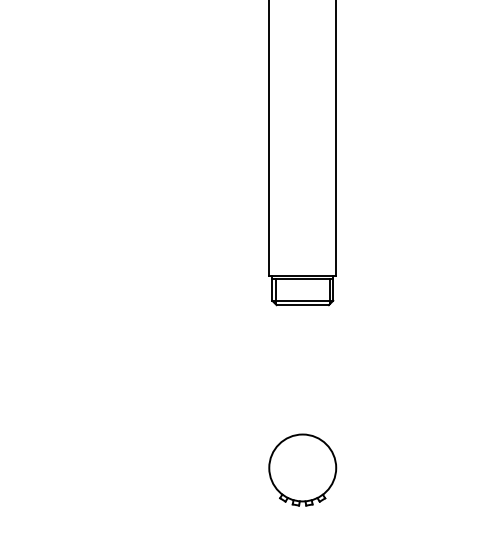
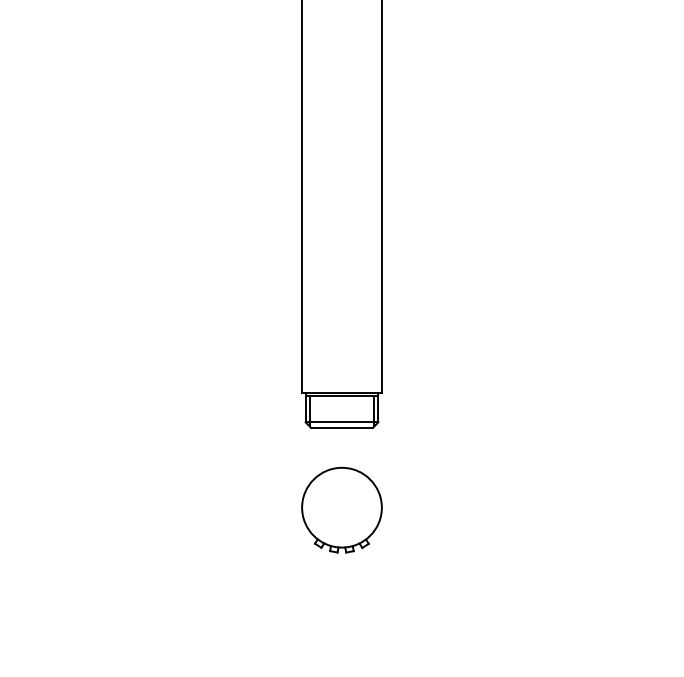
part: (302, 469) -> (341, 509), moved

